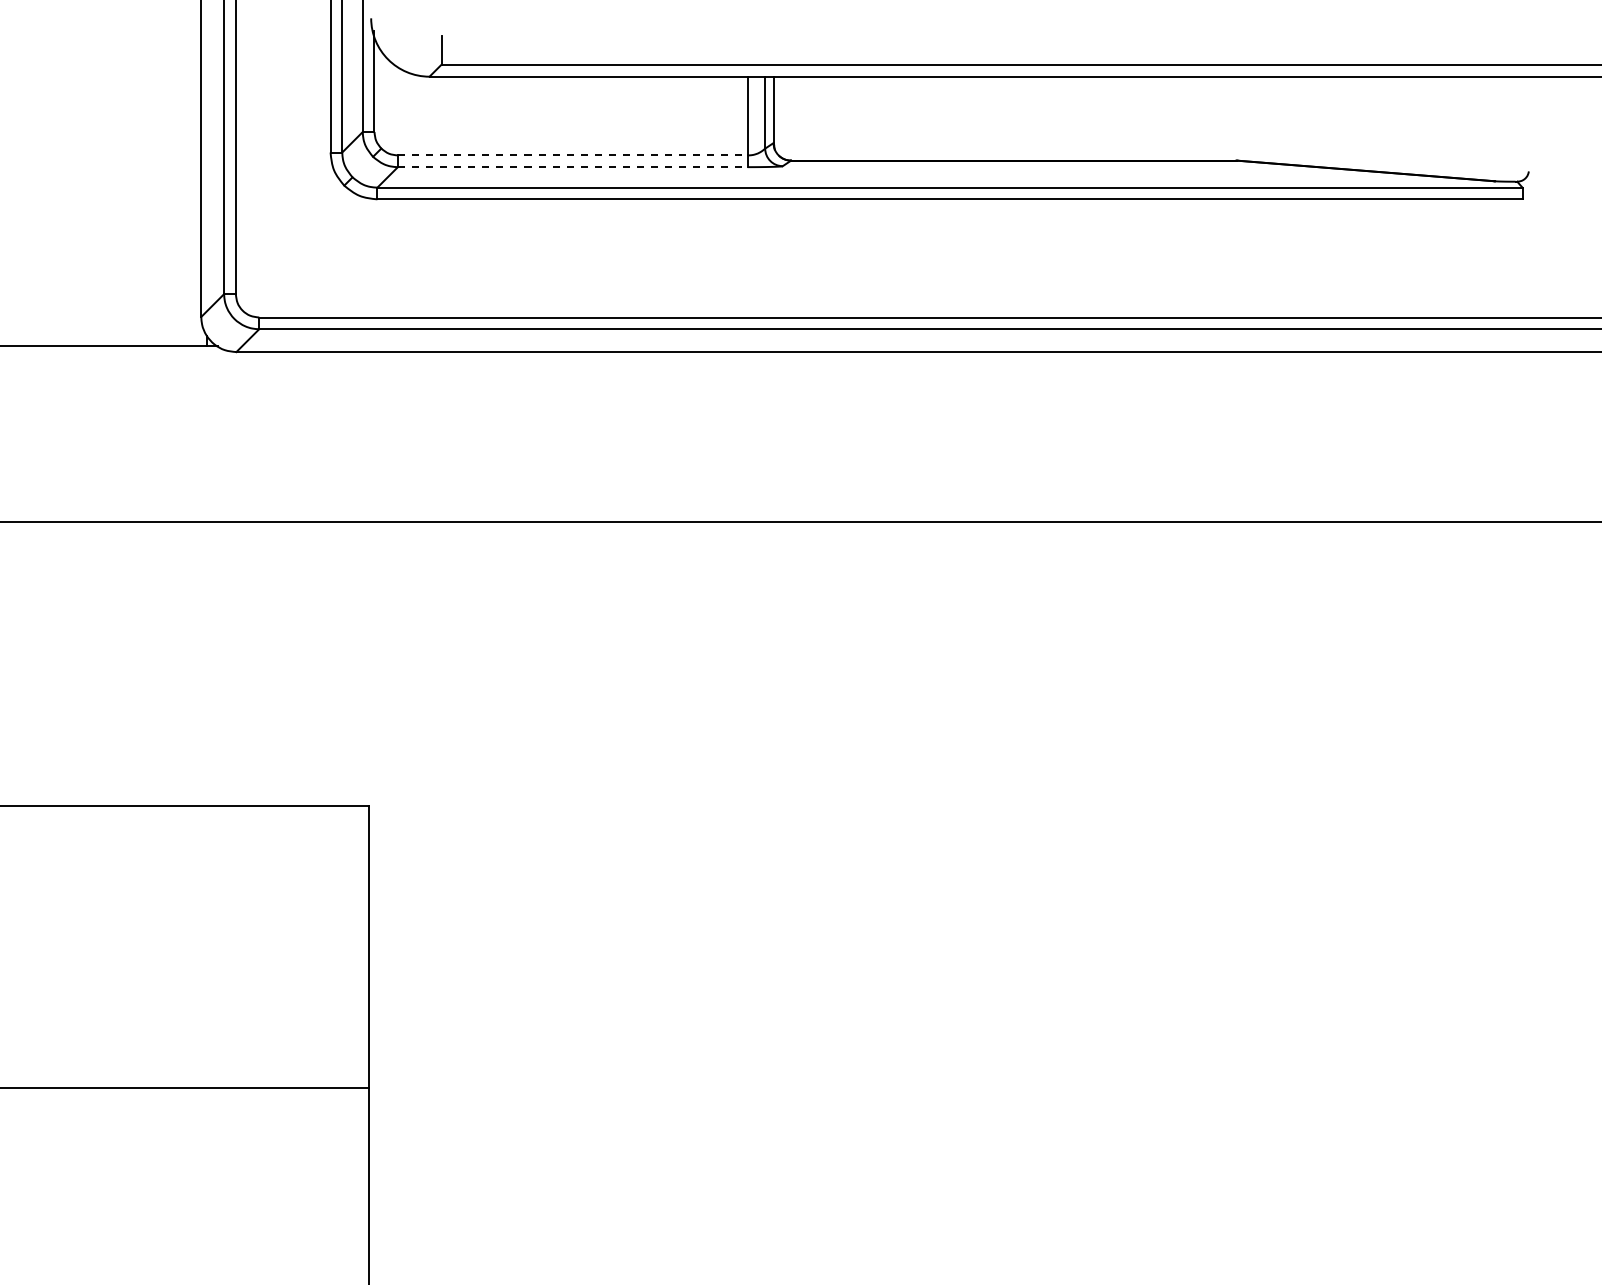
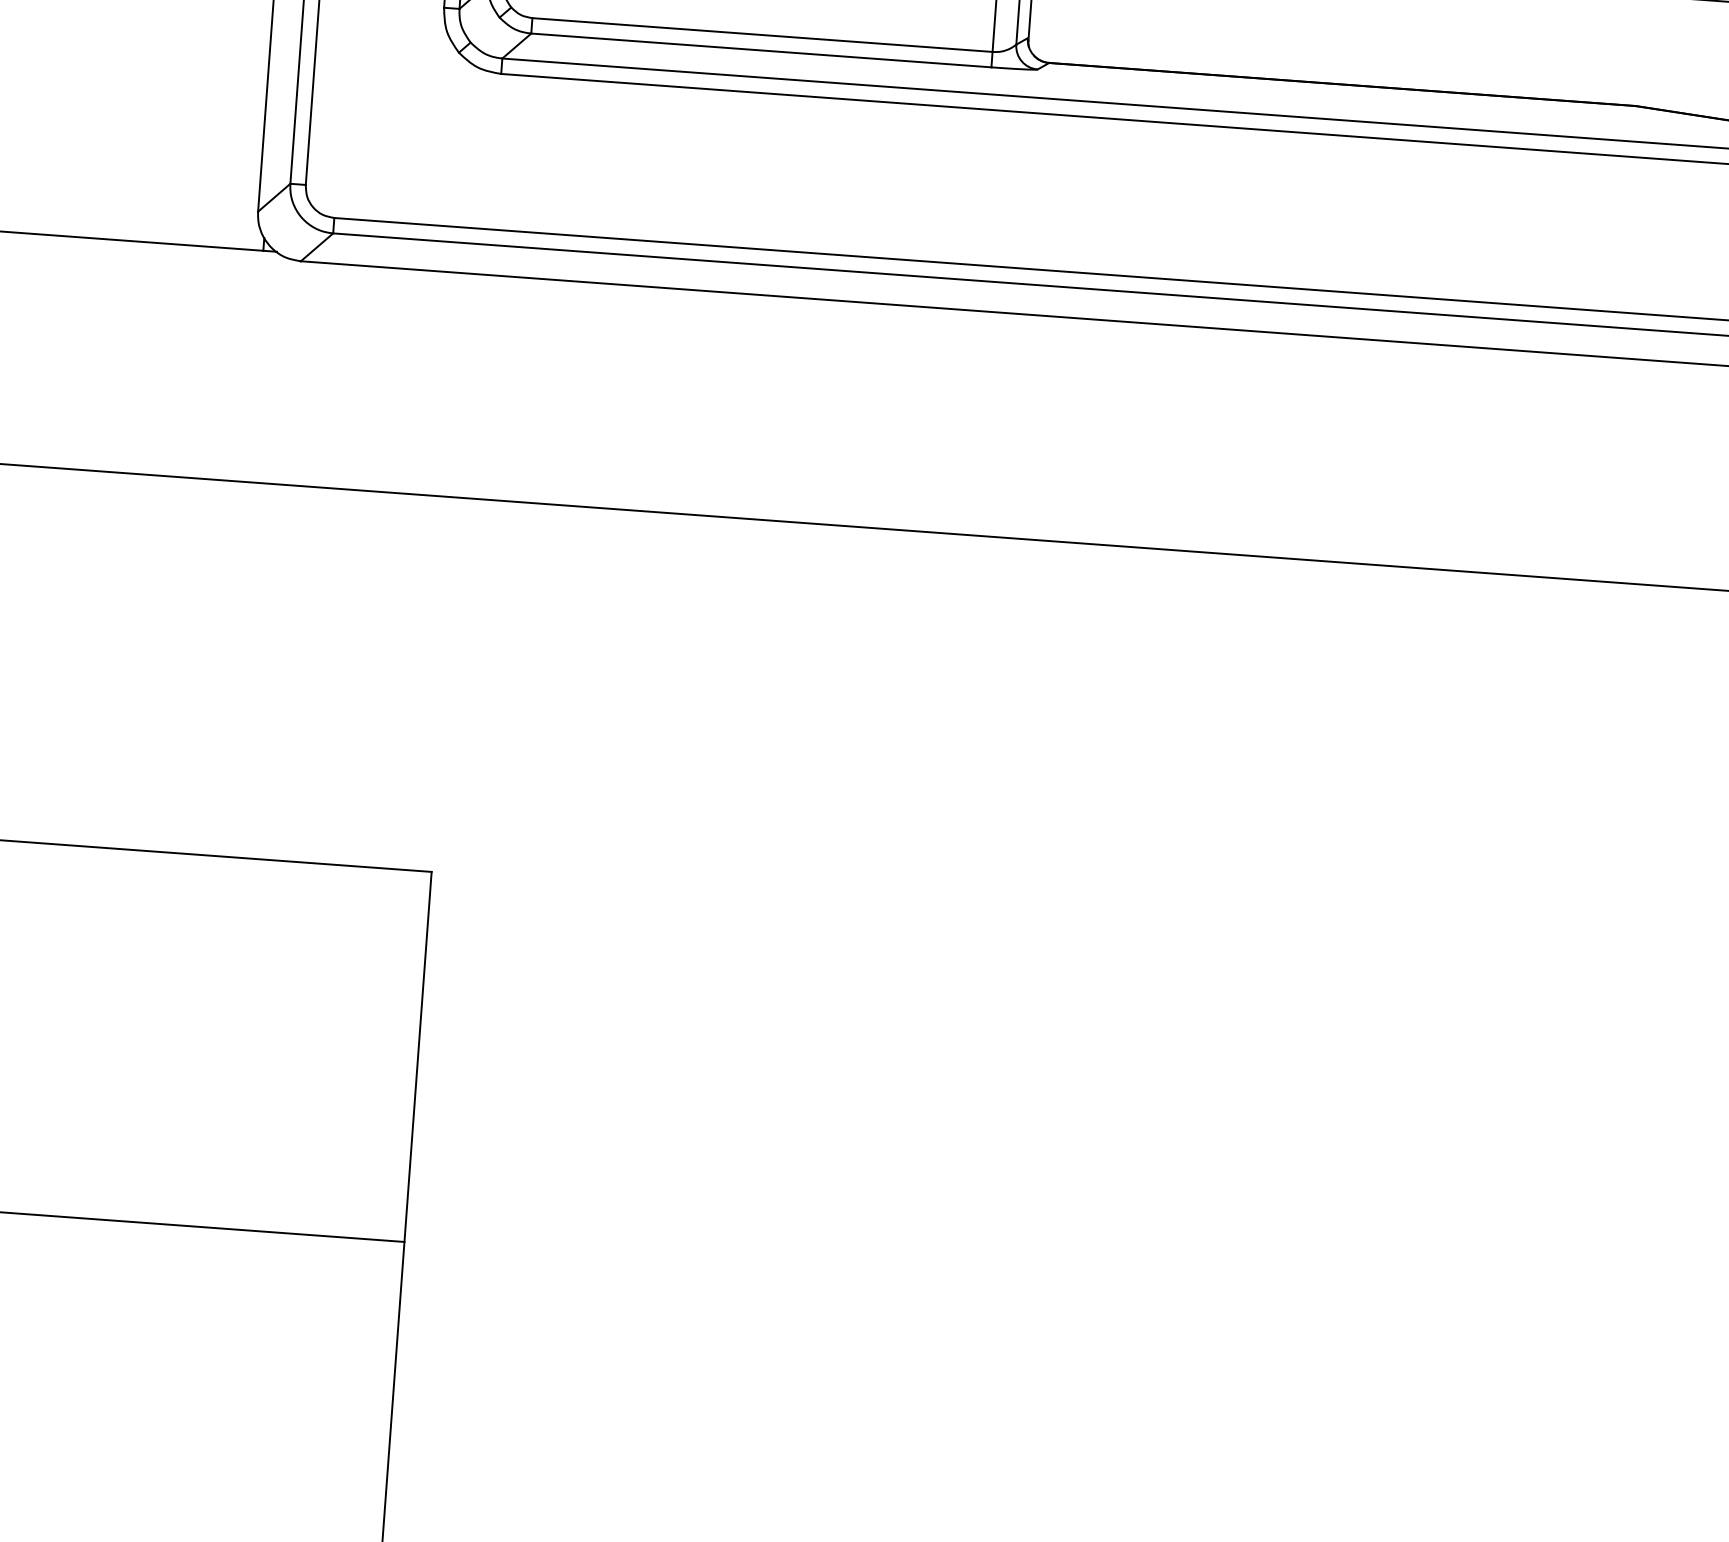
line: (572, 155) -> (762, 35), dashed -> solid
line: (572, 167) -> (760, 50), dashed -> solid

